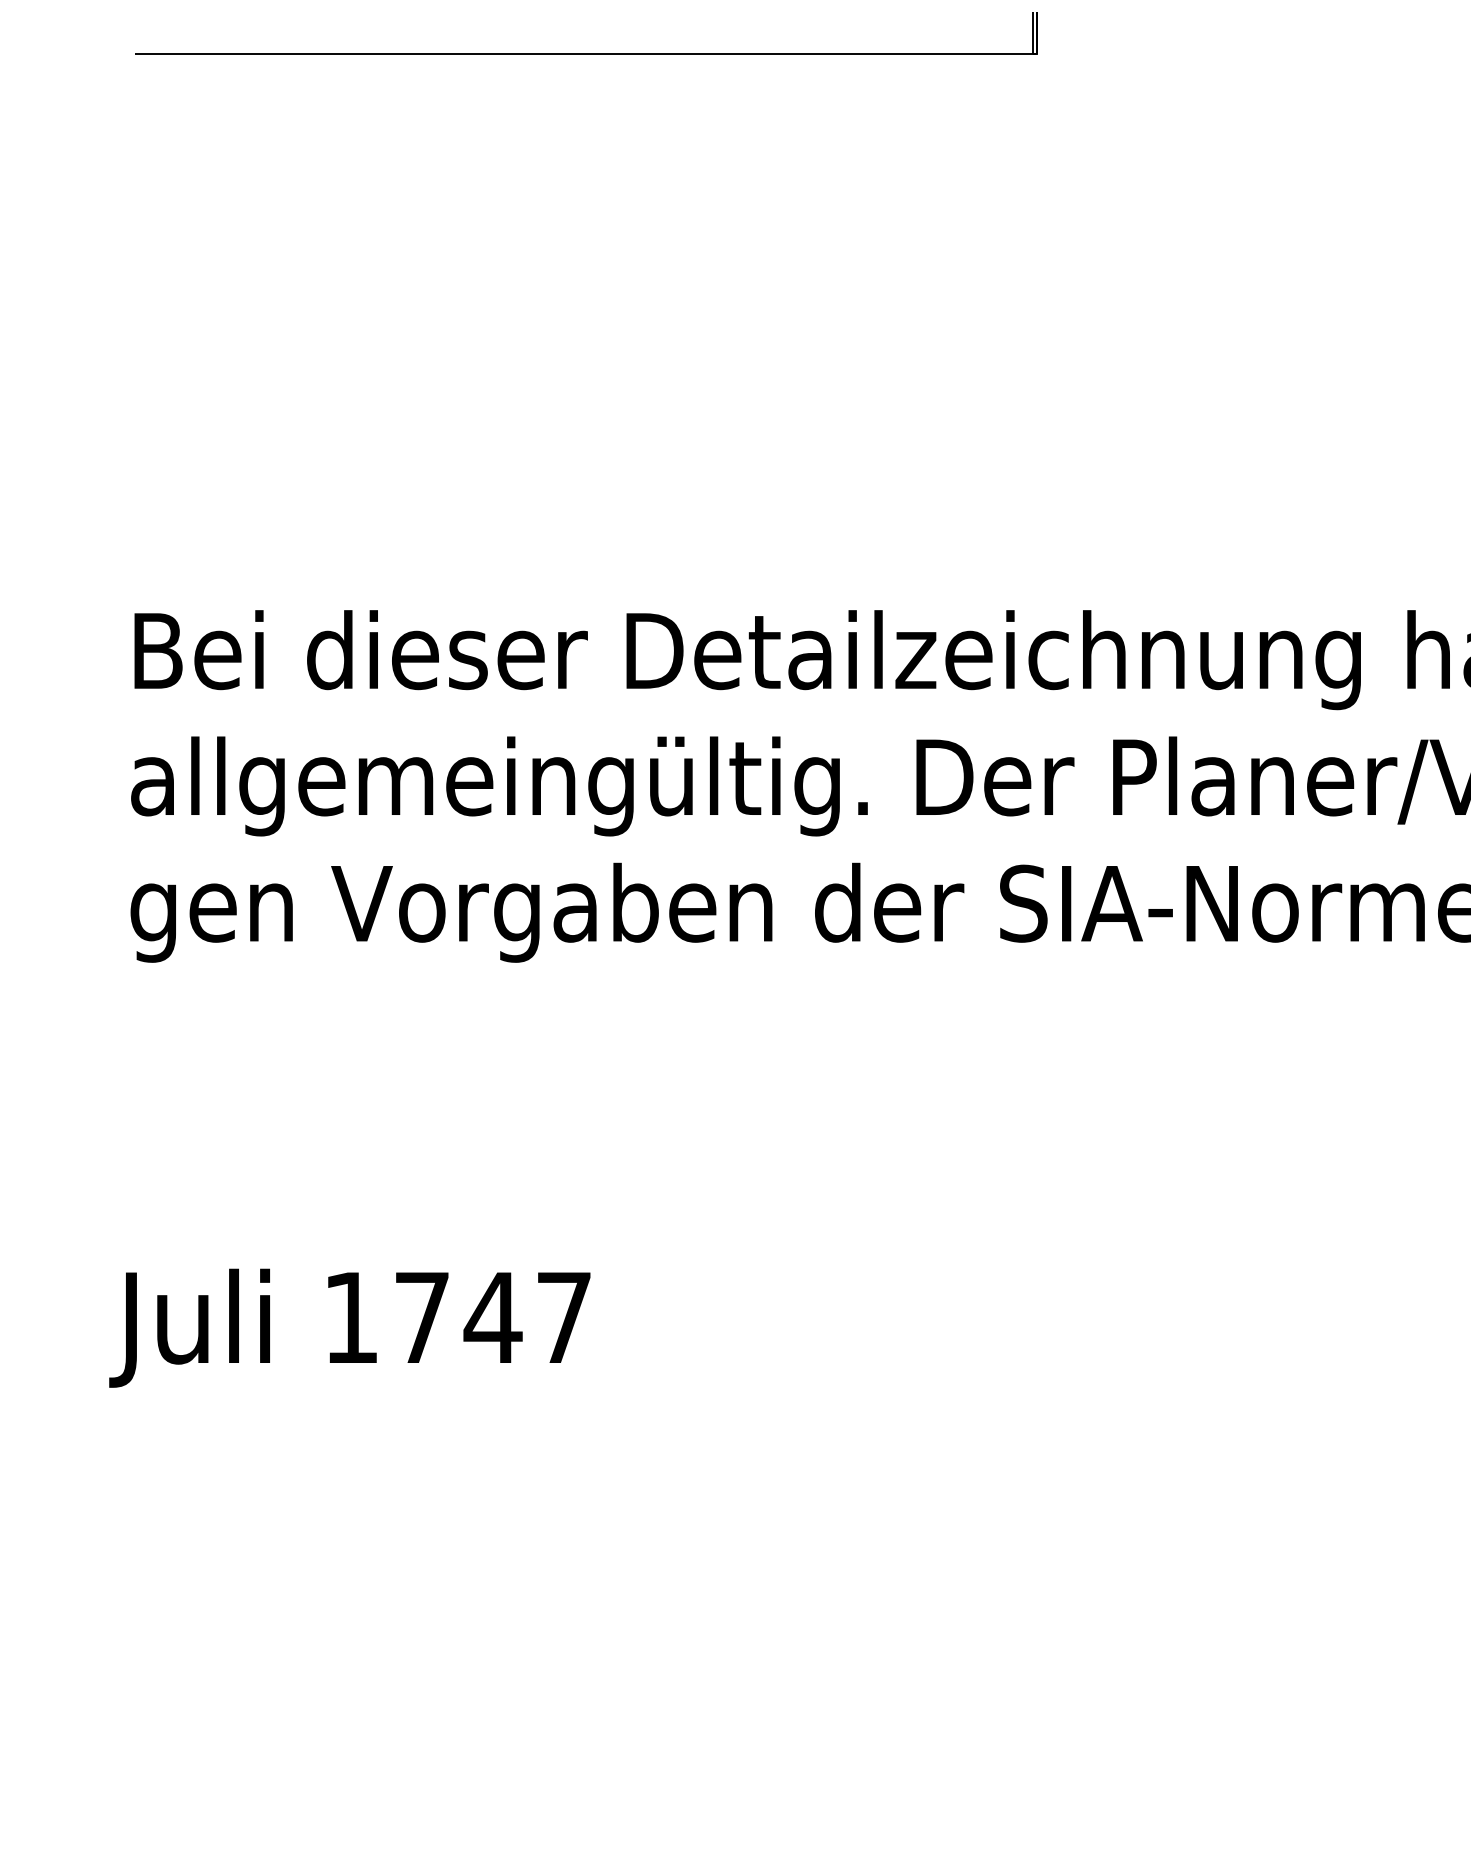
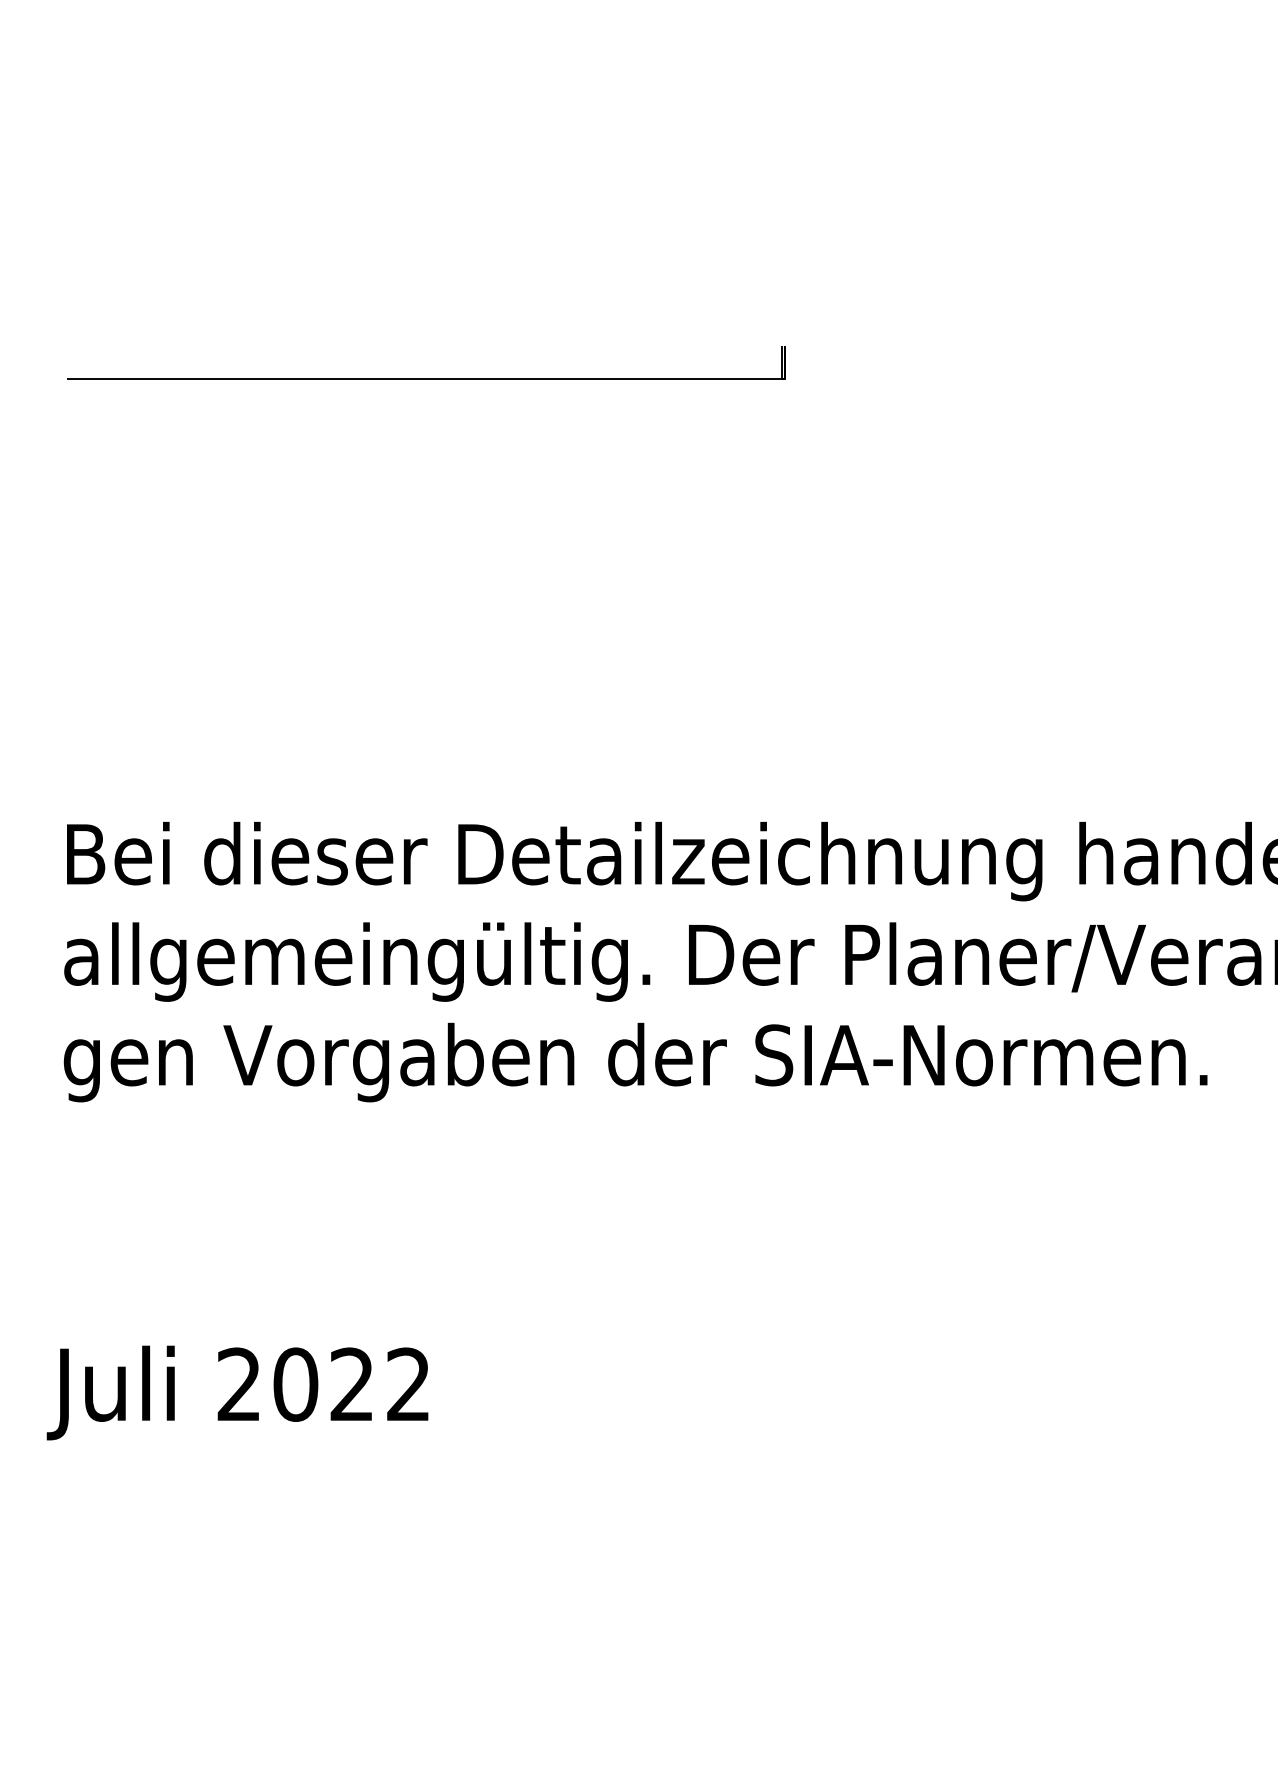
text: (457, 1317) -> (323, 1384), 1747 -> 2022

